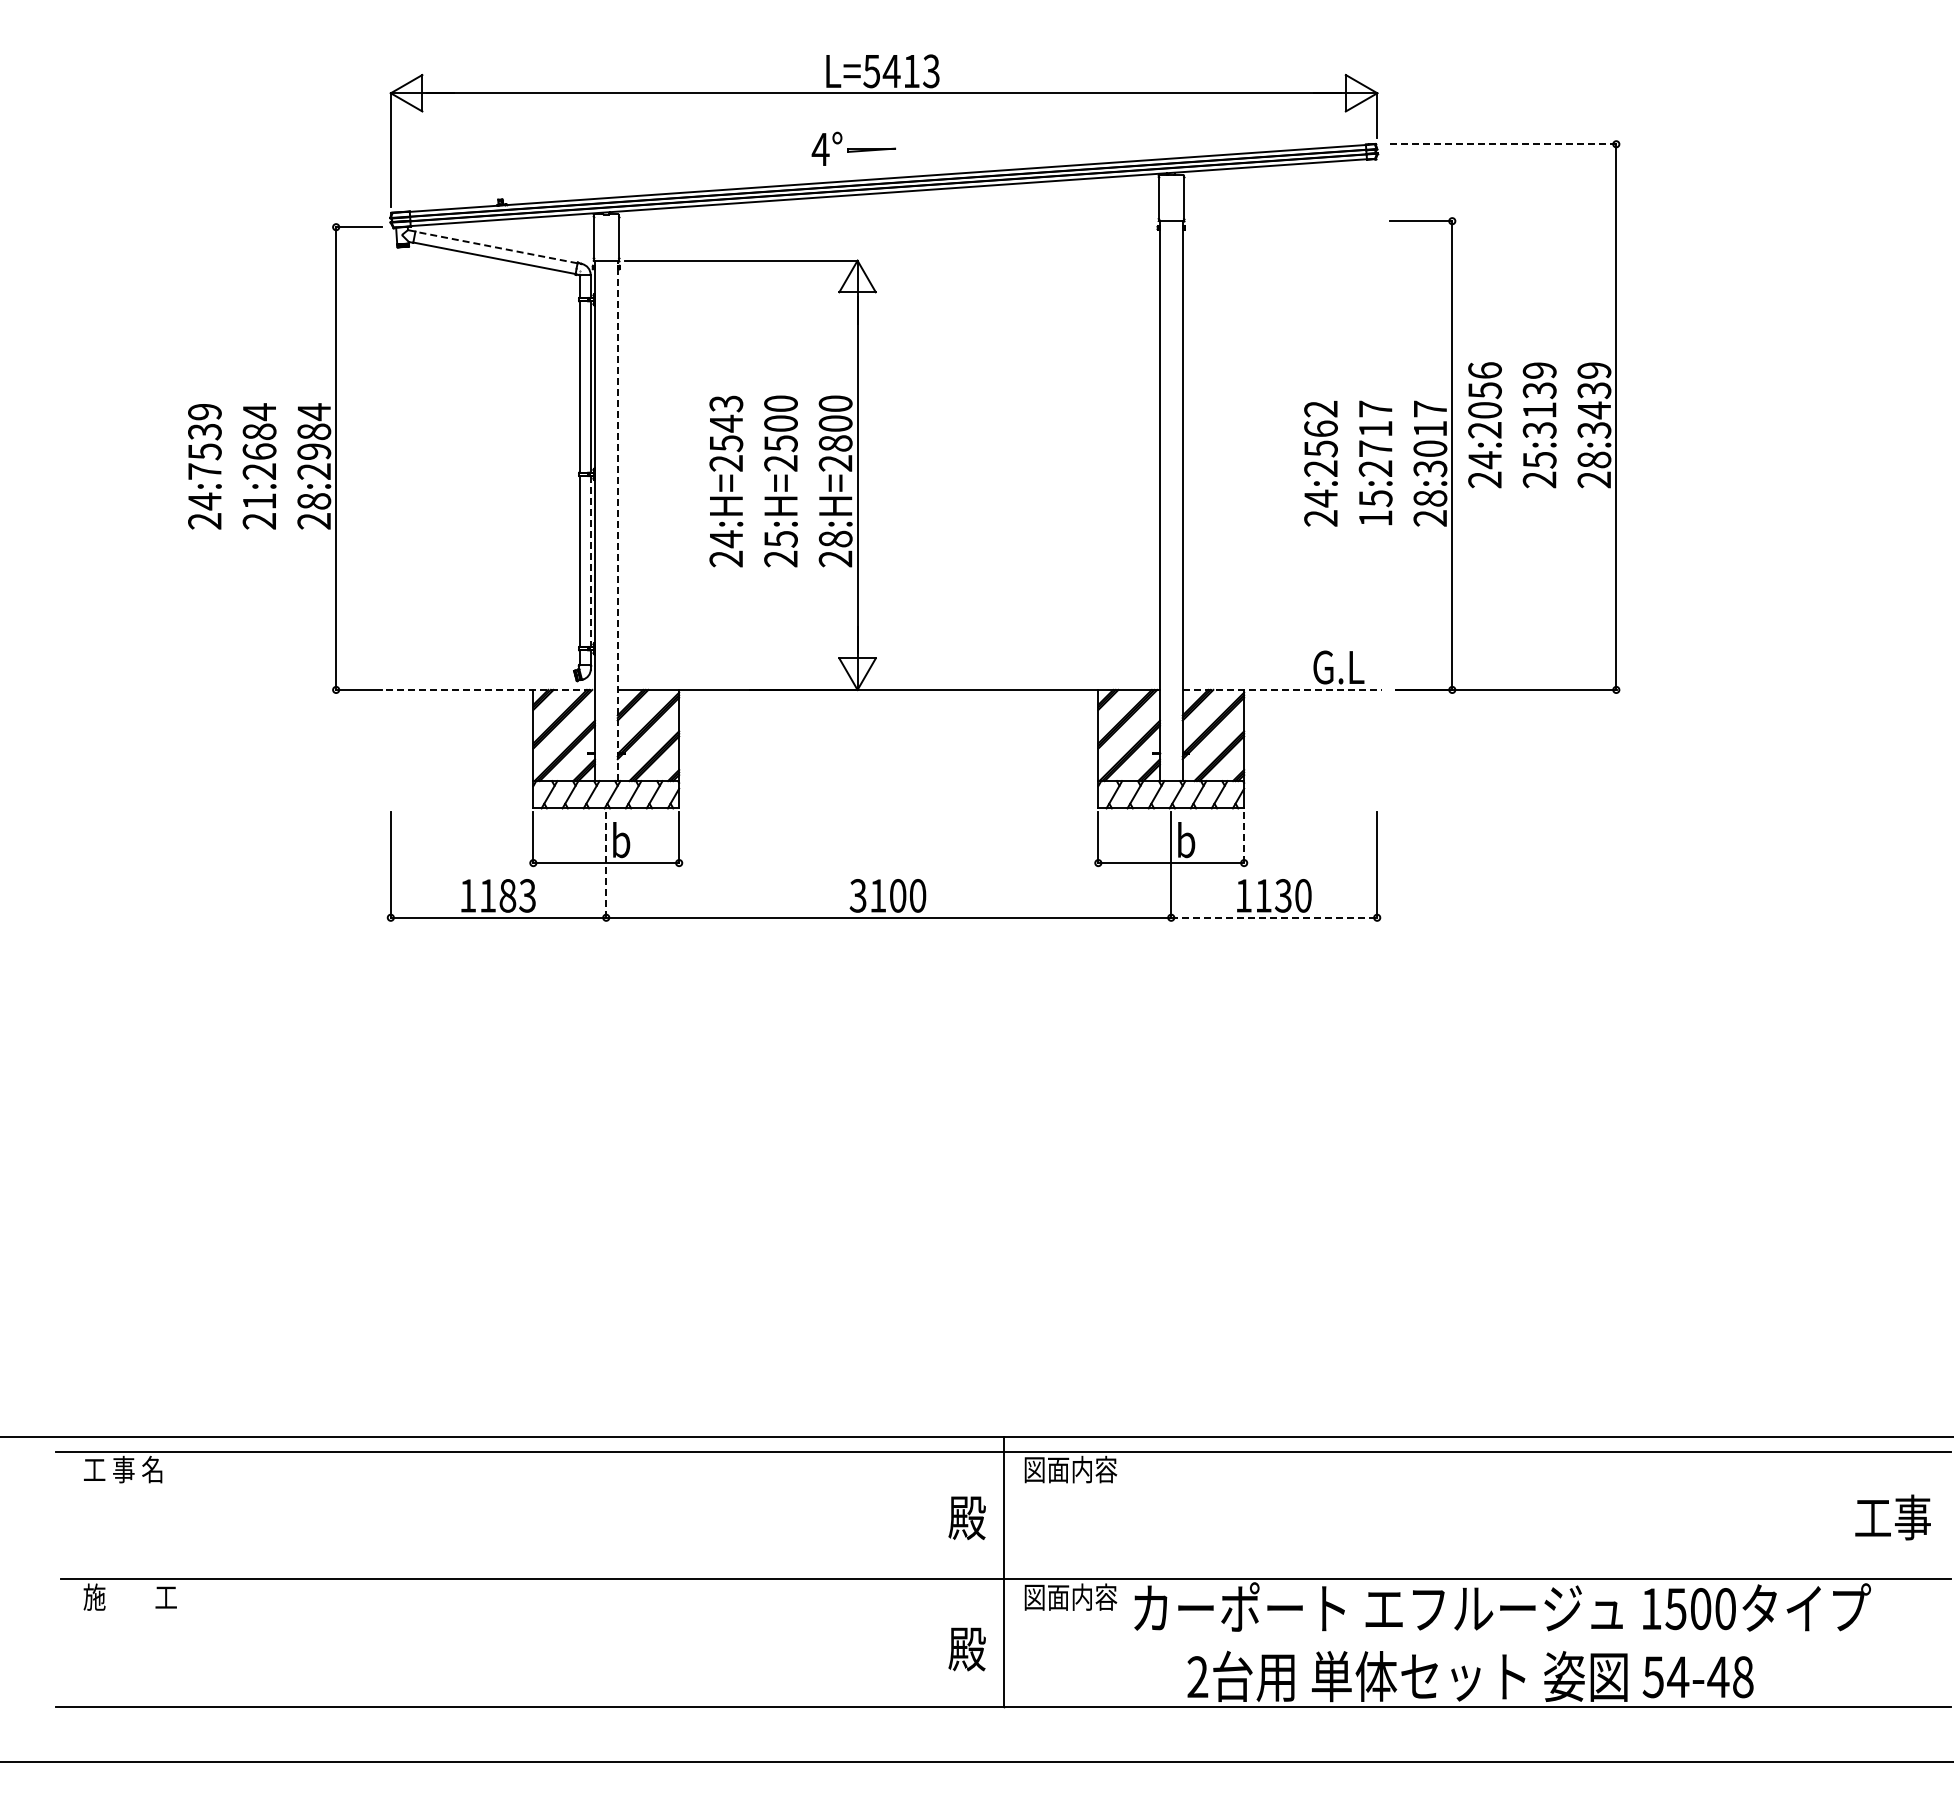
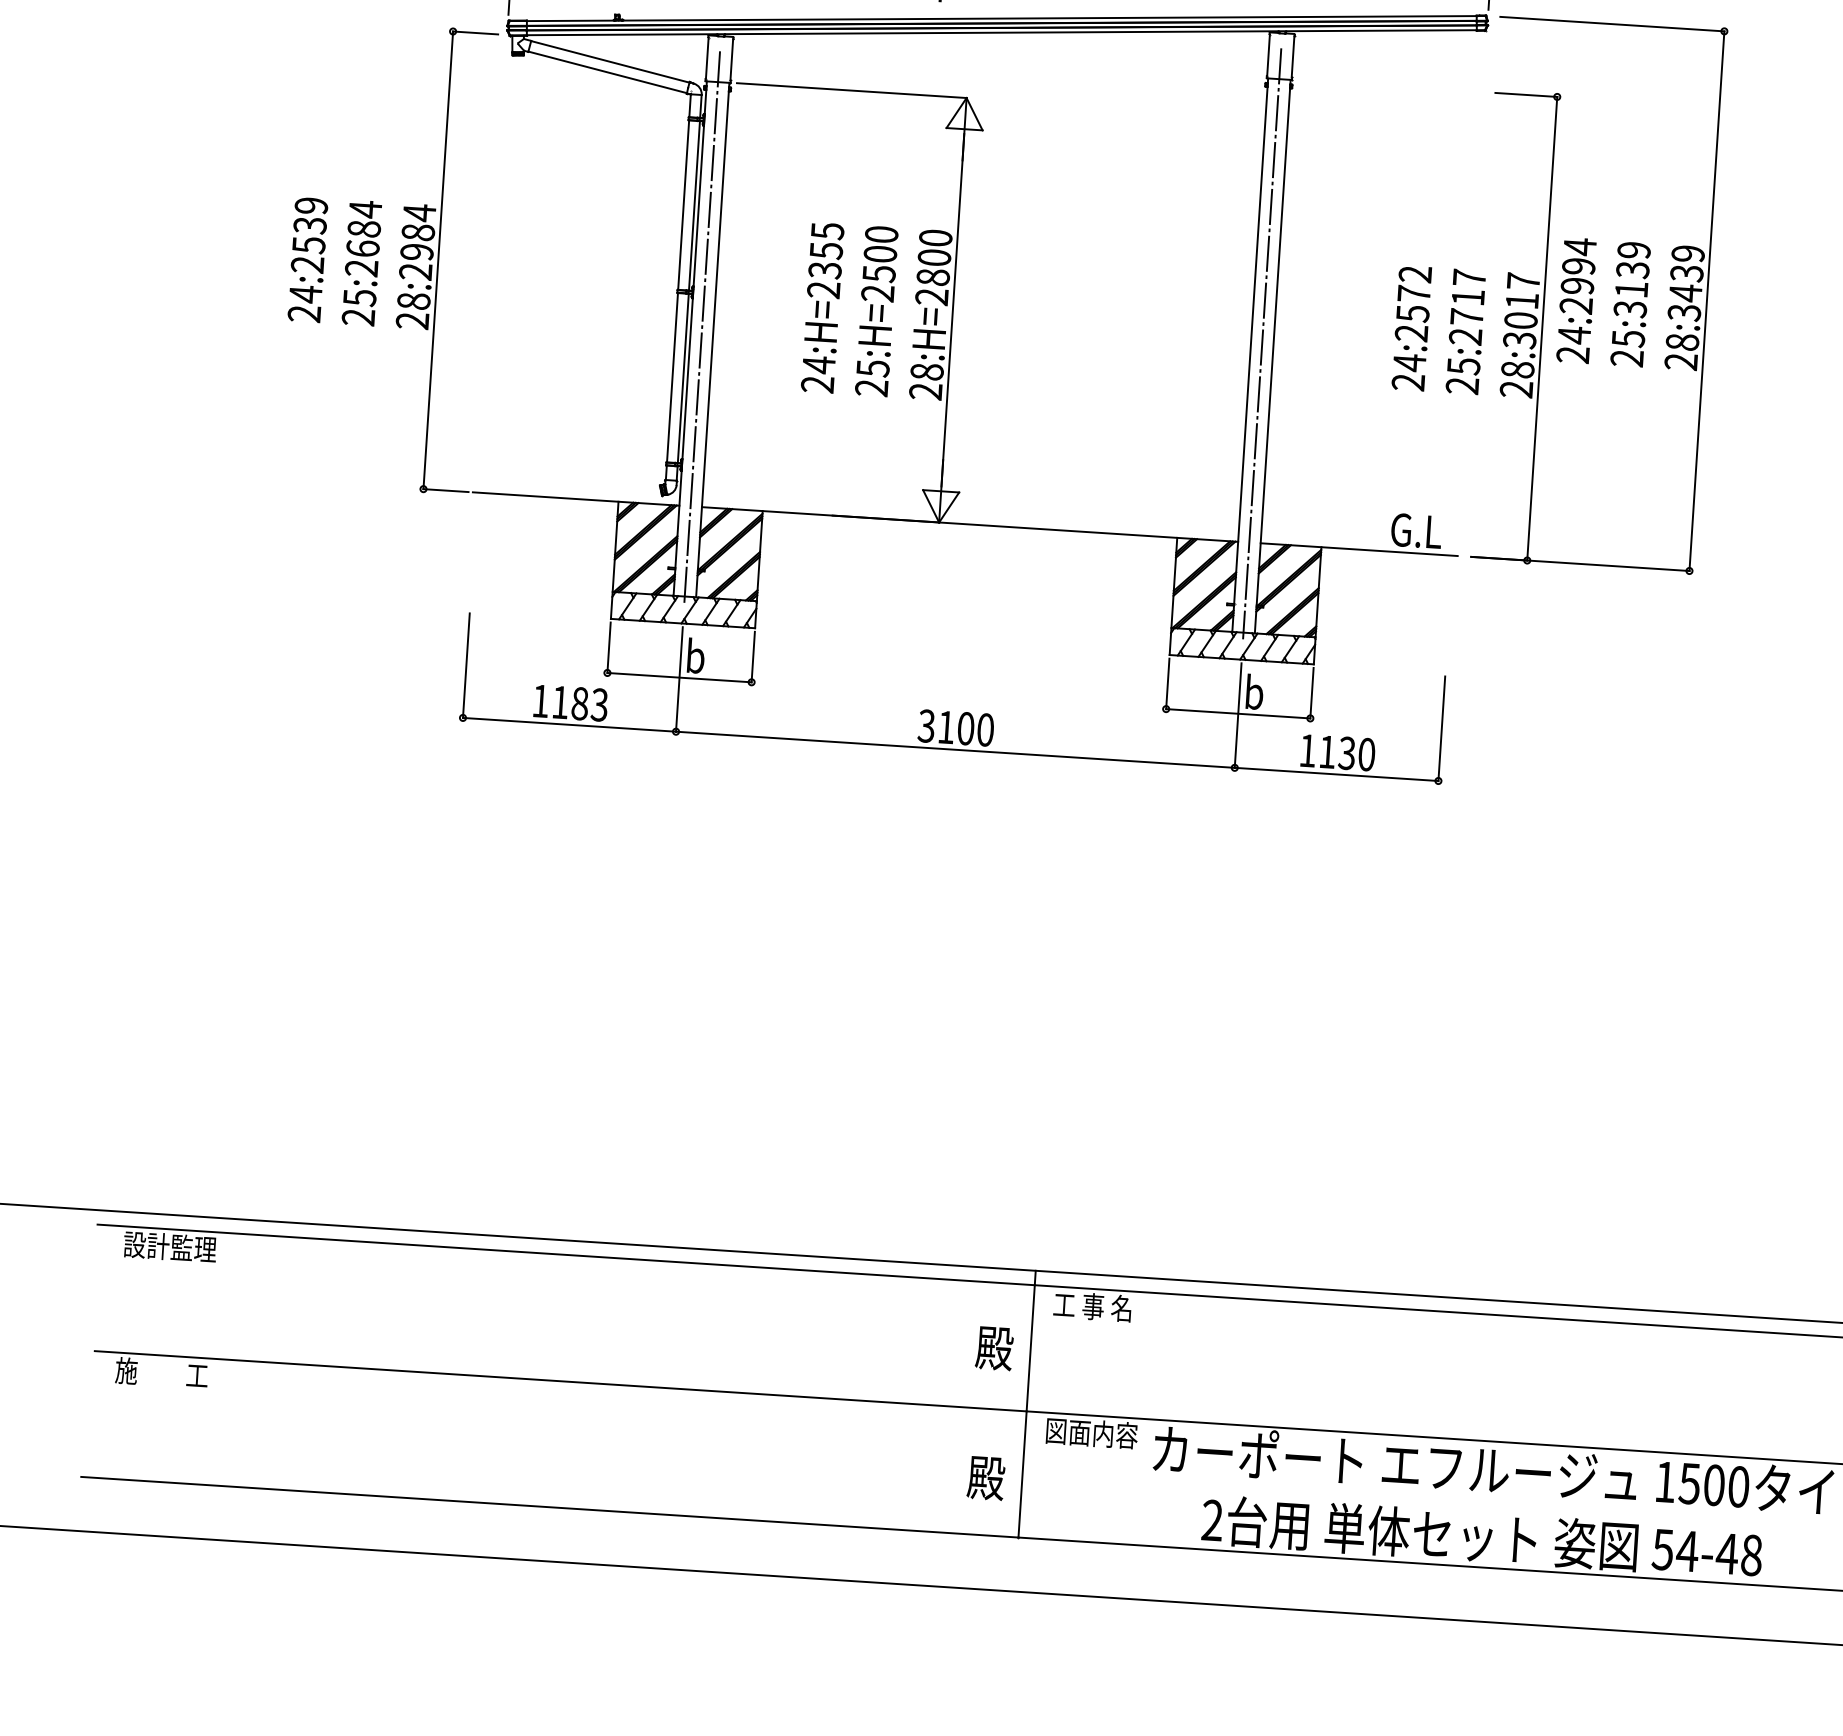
line: (1503, 144) -> (1612, 24), dashed -> solid
line: (496, 247) -> (610, 61), dashed -> solid
text: (1484, 389) -> (1578, 265), 24:2056 -> 24:2994
text: (726, 423) -> (826, 250), 24:H=2543 -> 24:H=2355
text: (1320, 428) -> (1413, 293), 24:2562 -> 24:2572
text: (204, 471) -> (307, 264), 24:7539 -> 24:2539
line: (1171, 488) -> (1262, 343), added
text: (259, 501) -> (359, 297), 21:2684 -> 25:2684
line: (606, 509) -> (702, 327), added
text: (1375, 518) -> (1462, 386), 15:2717 -> 25:2717
line: (617, 520) -> (712, 339), dashed -> solid
line: (590, 561) -> (683, 378), dashed -> solid
line: (491, 689) -> (577, 498), dashed -> solid
line: (1282, 689) -> (1359, 549), dashed -> solid
line: (1244, 837) -> (1312, 693), dashed -> solid
line: (606, 865) -> (679, 680), dashed -> solid
line: (1274, 917) -> (1336, 774), dashed -> solid
text: (130, 1469) -> (170, 1246), 工 事 名 -> 設計監理
text: (1070, 1469) -> (1099, 1307), 図面内容 -> 工 事 名

